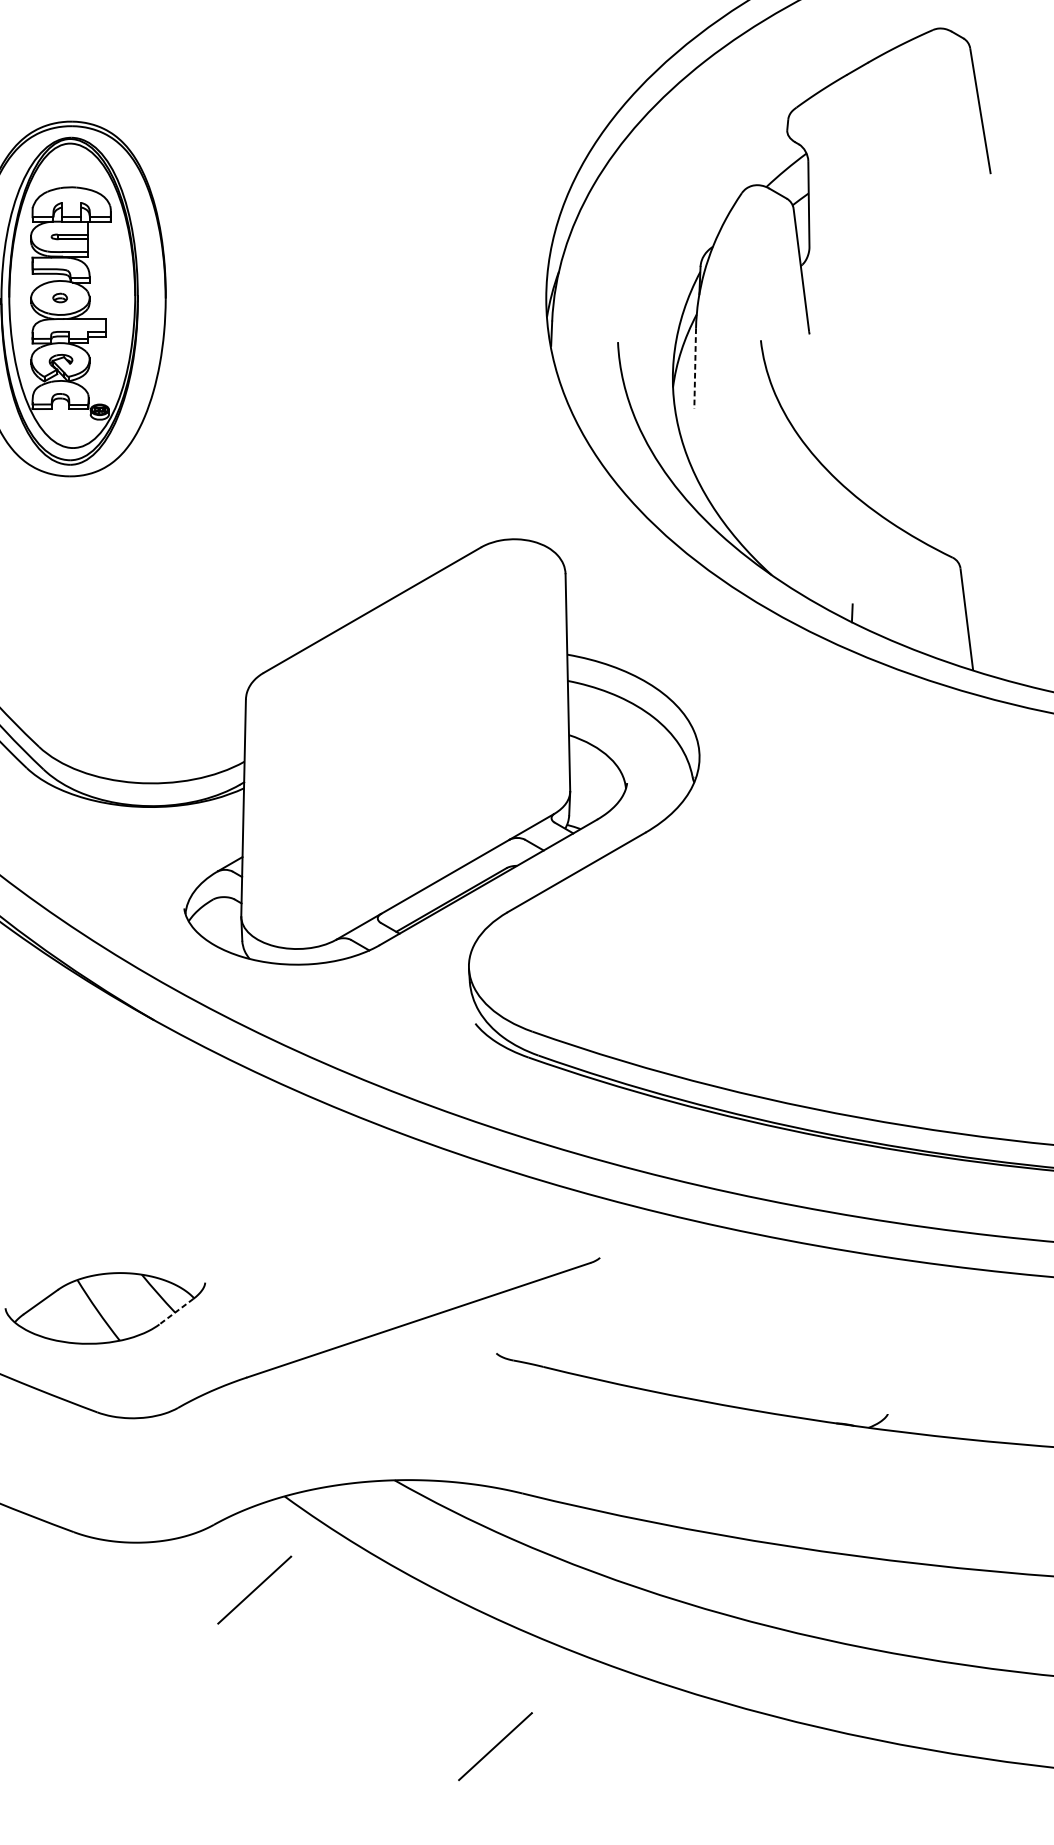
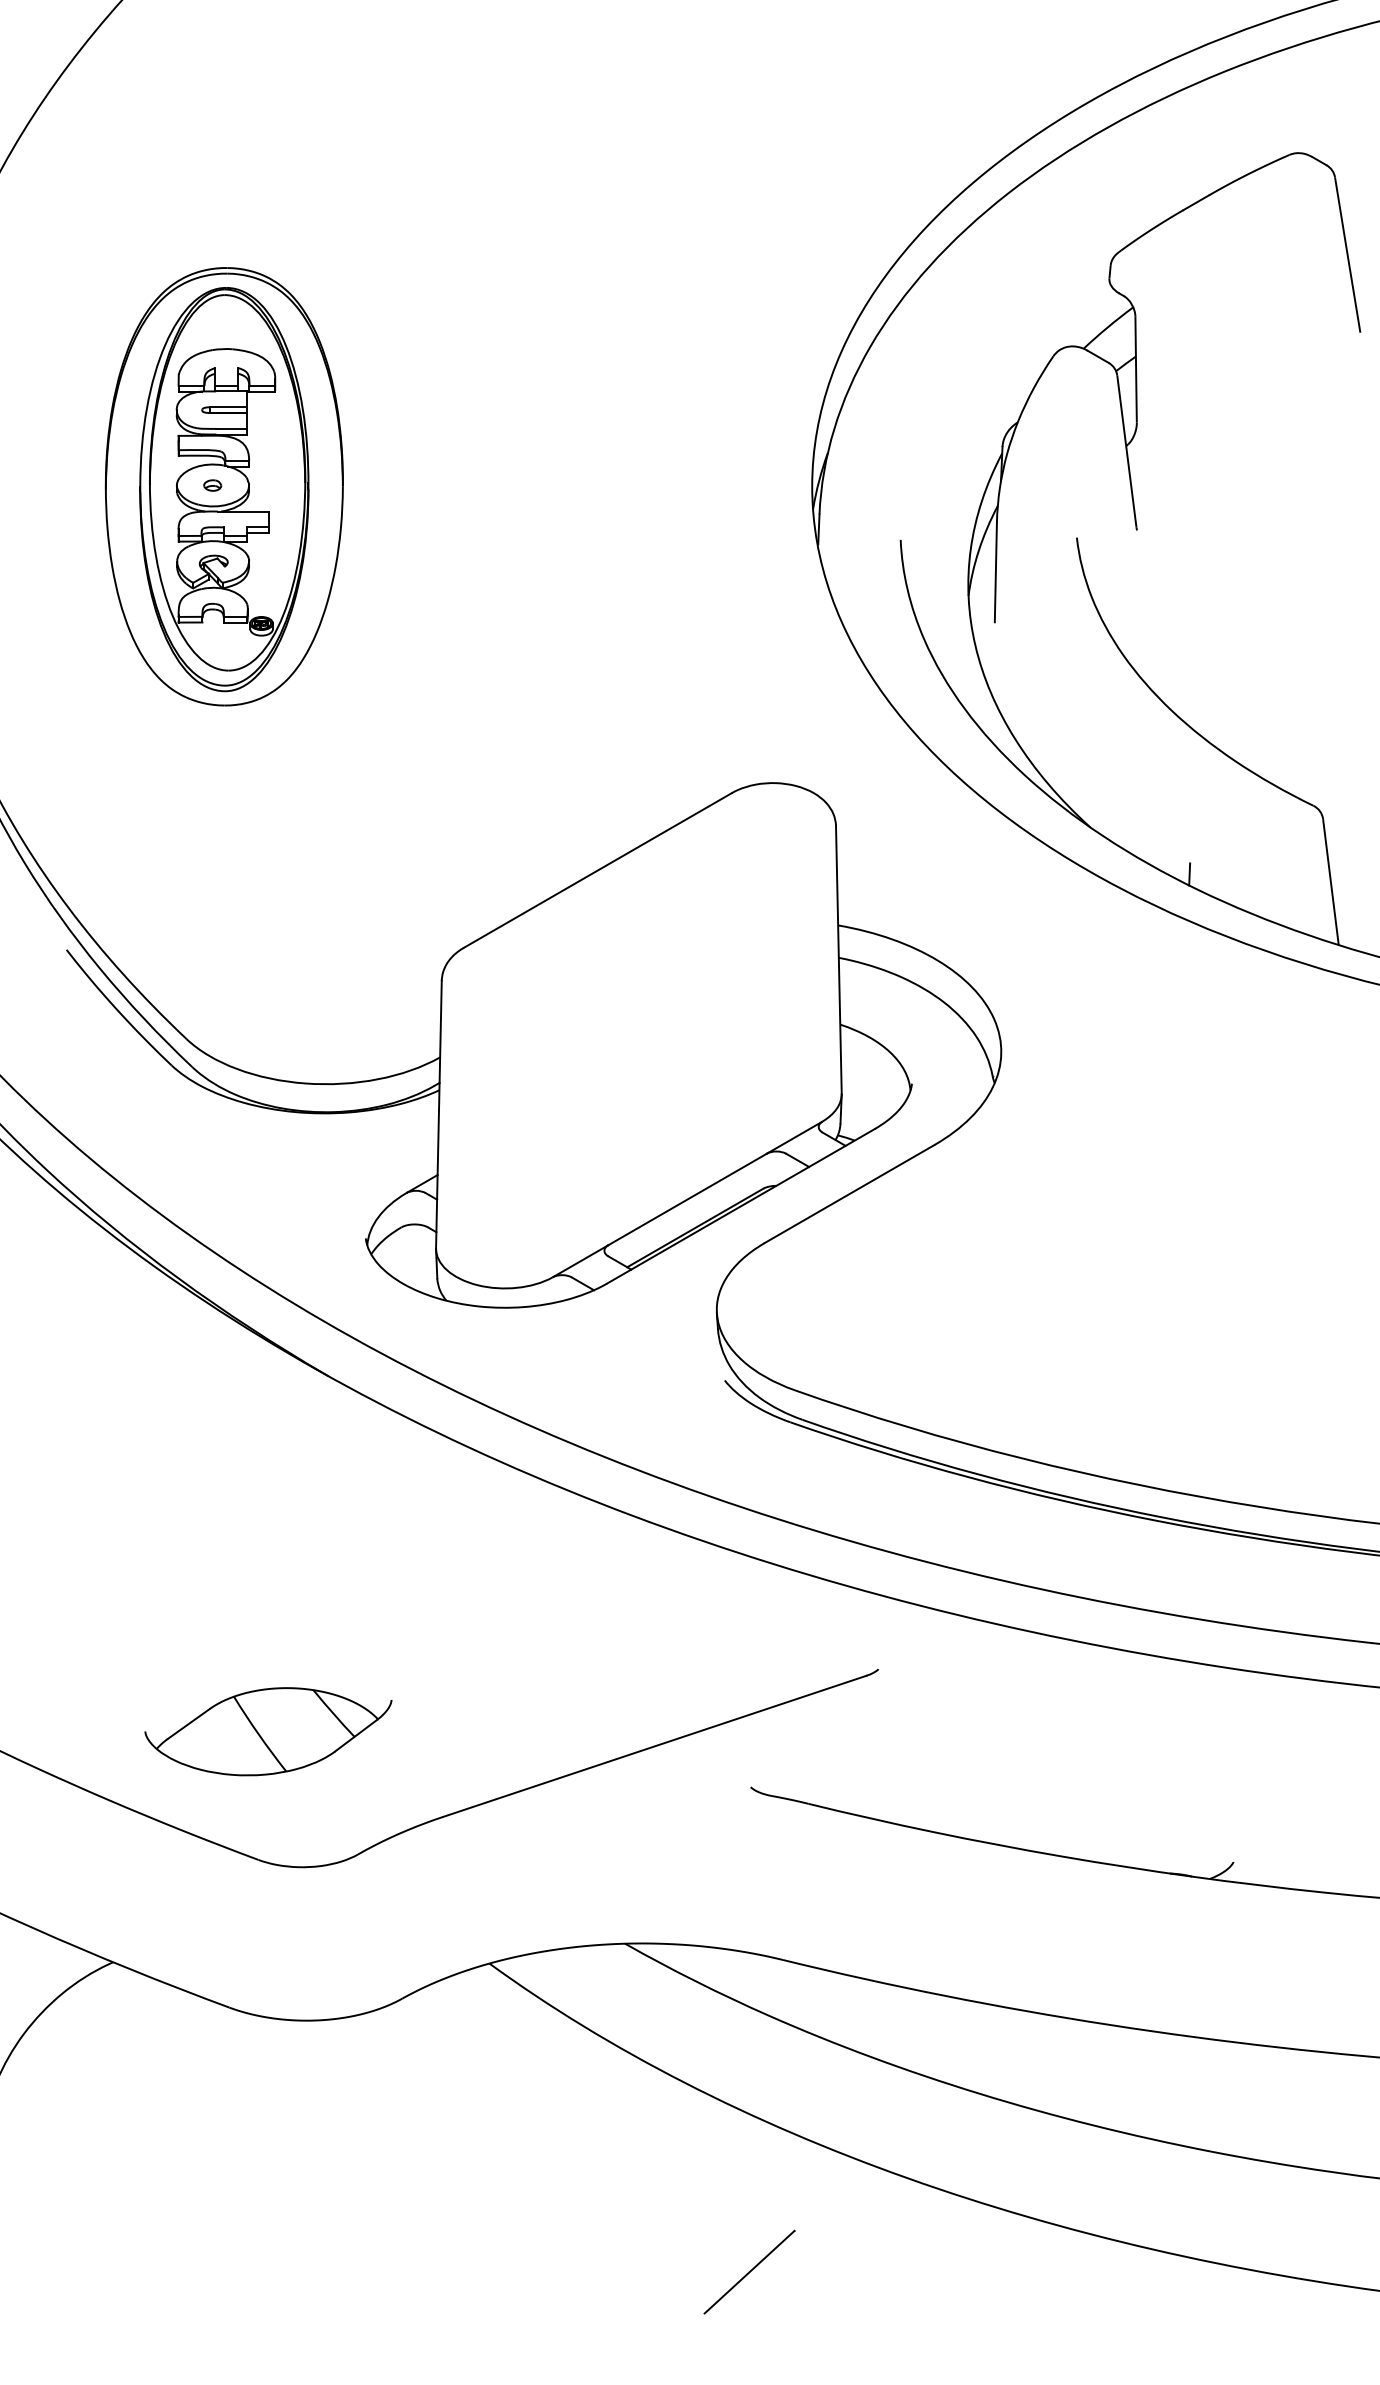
line: (694, 368) -> (995, 572), dashed -> solid
line: (175, 1312) -> (355, 1736), dashed -> solid
line: (254, 1589) -> (452, 2078), removed

